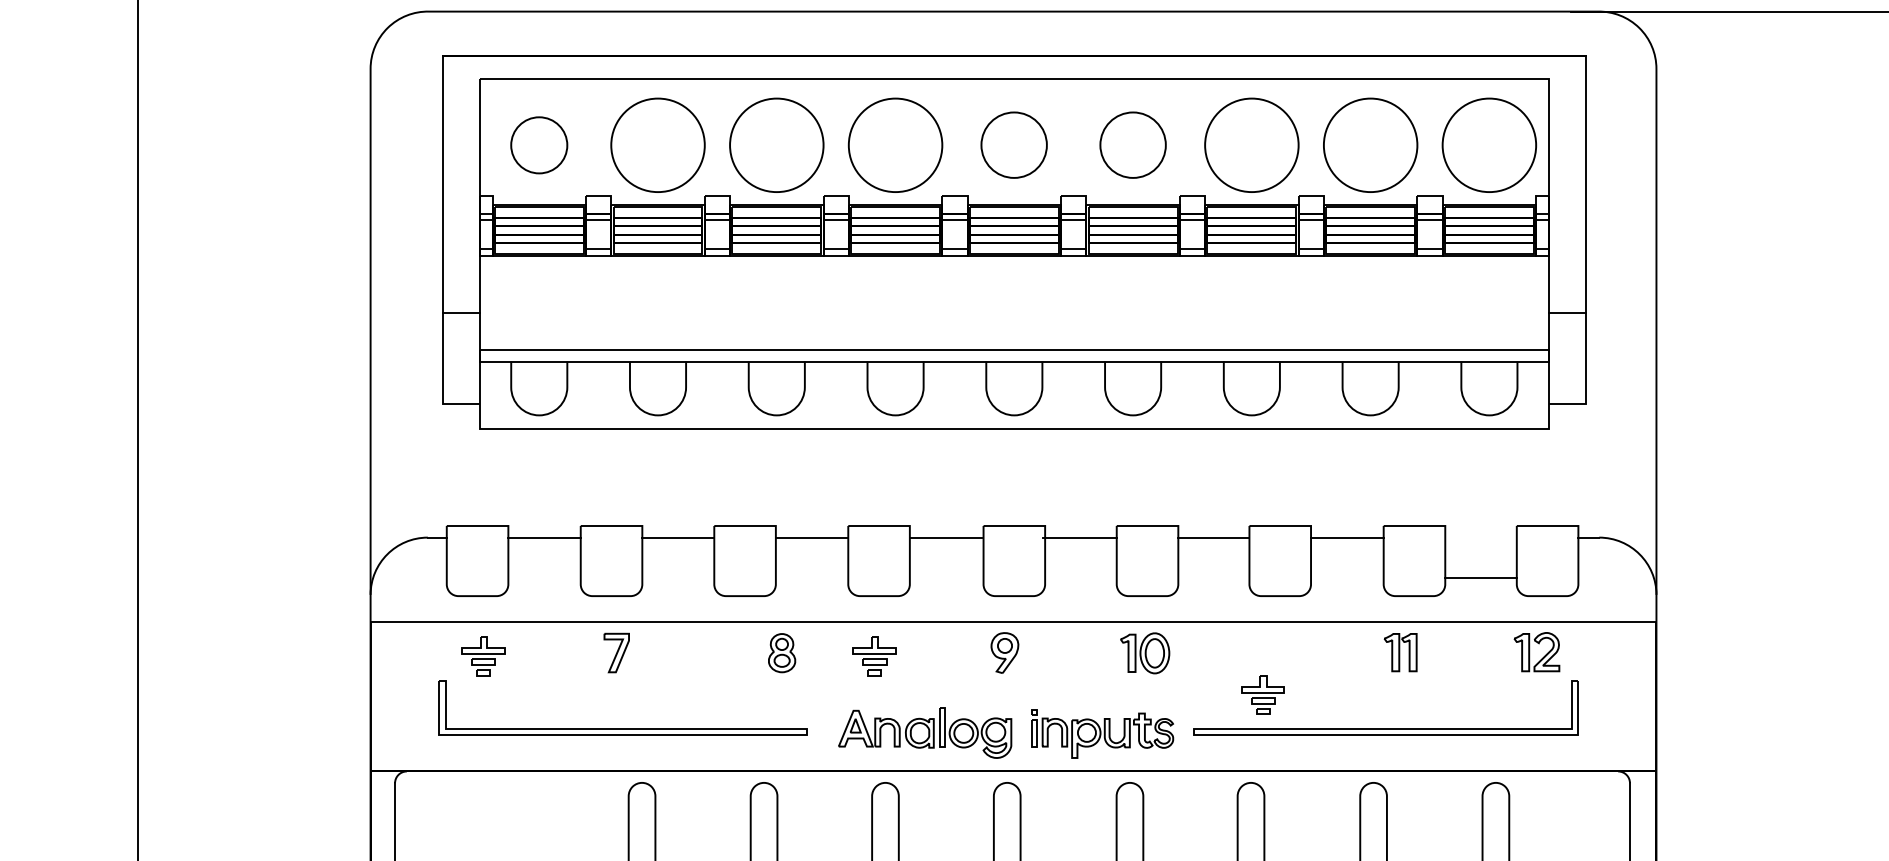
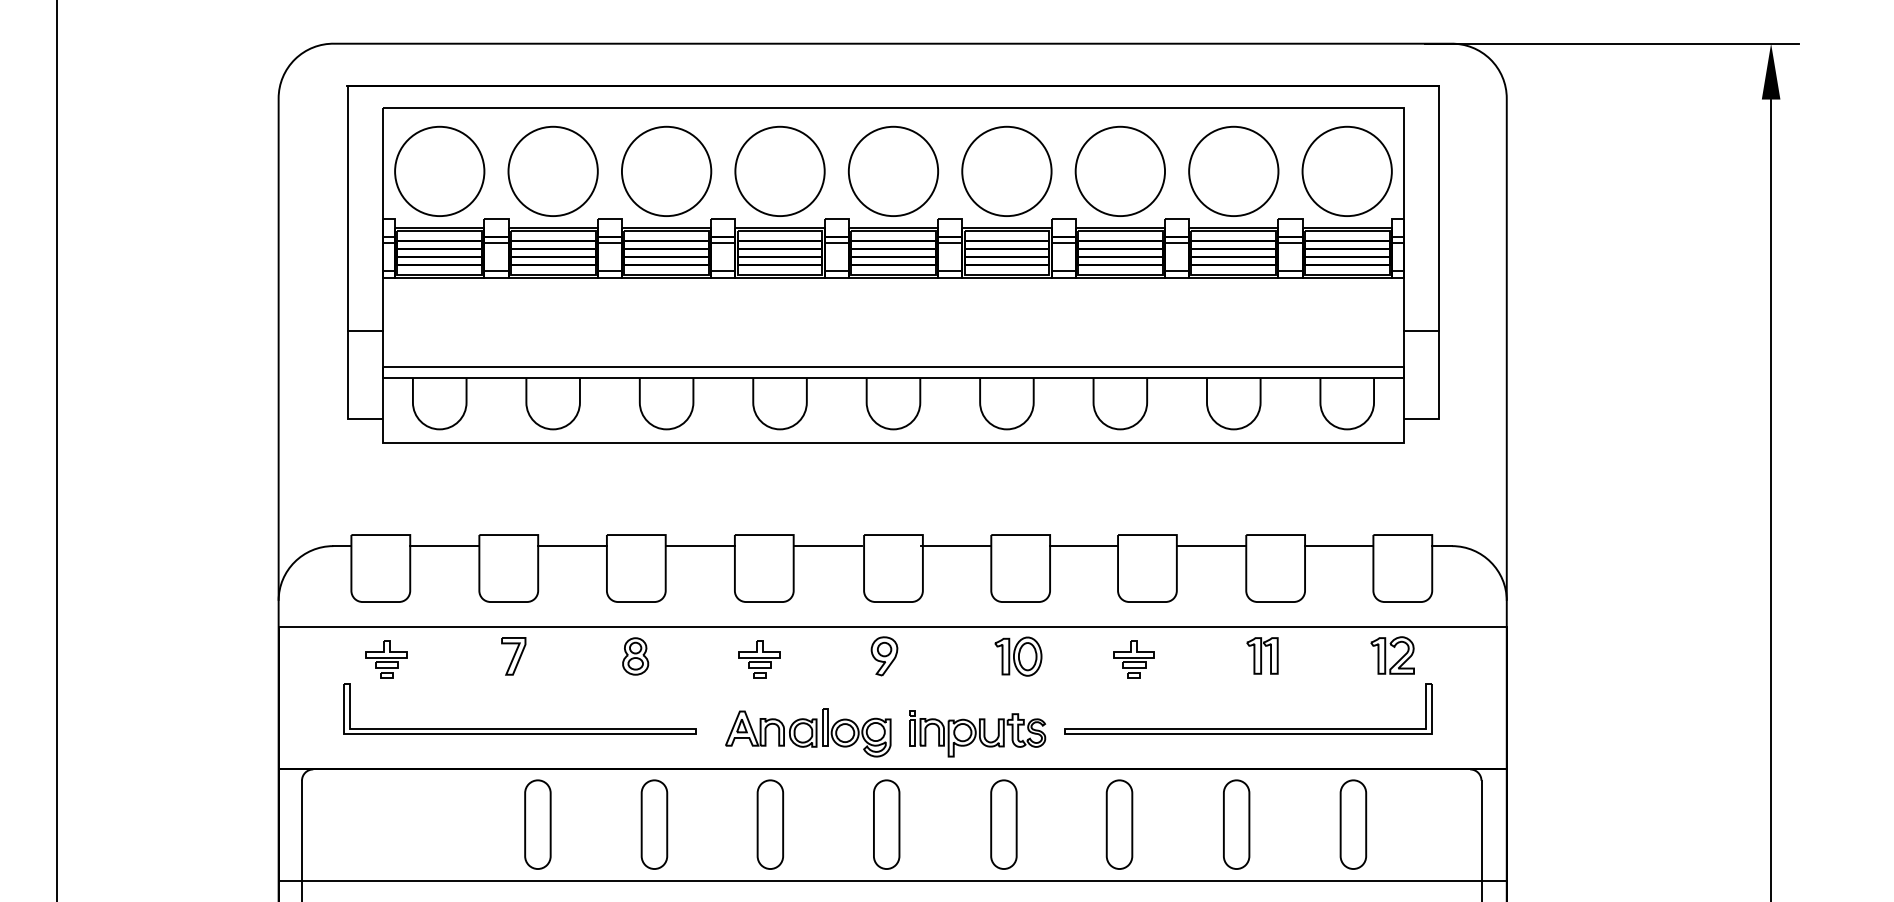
circle: (1013, 144) -> (892, 170), size x1.43
circle: (1132, 144) -> (1006, 170), size x1.43
circle: (539, 145) -> (439, 171), size x1.67
line: (1481, 578) -> (1339, 546), moved
part: (781, 653) -> (635, 656), moved
part: (1262, 695) -> (1133, 659), moved

